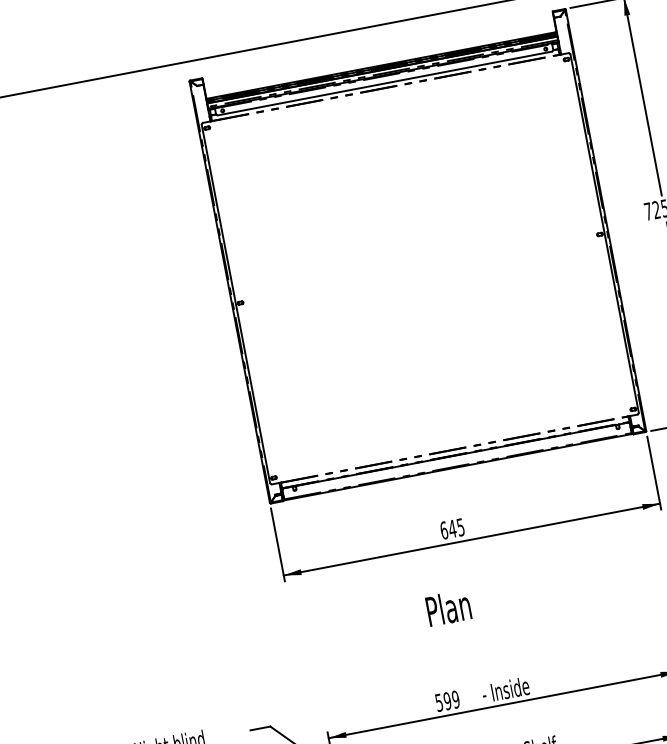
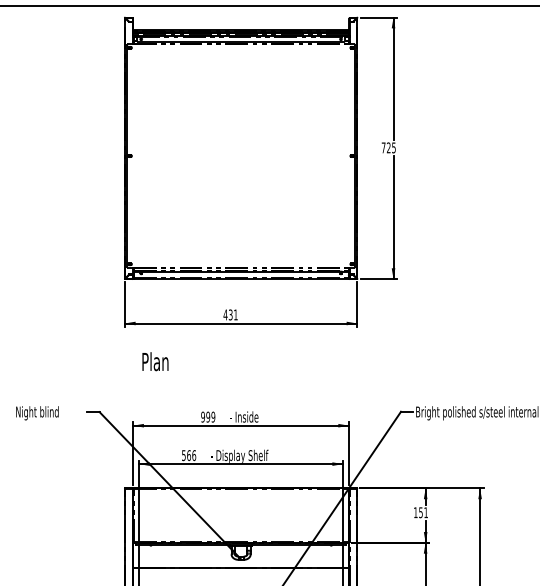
text: (451, 528) -> (230, 314), 645 -> 431
text: (448, 607) -> (155, 361), moved
text: (439, 701) -> (203, 416), 599 -> 999

